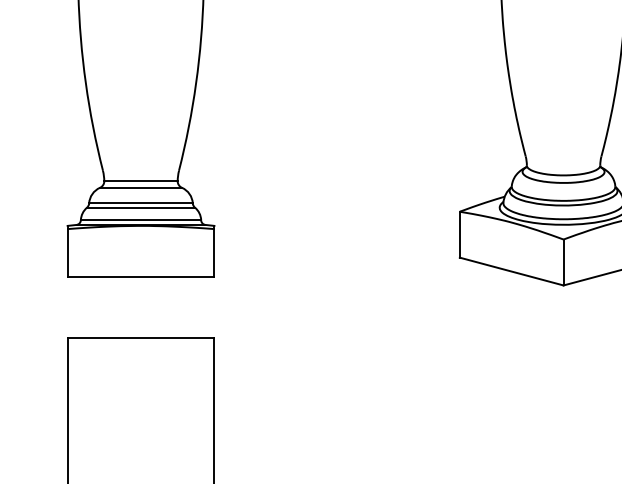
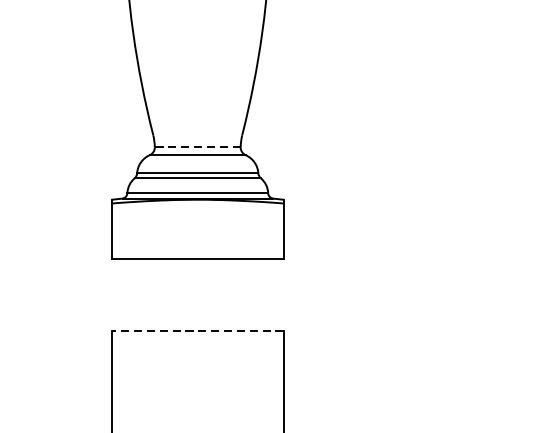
line: (141, 181) -> (198, 147), solid -> dashed
line: (140, 338) -> (197, 331), solid -> dashed

